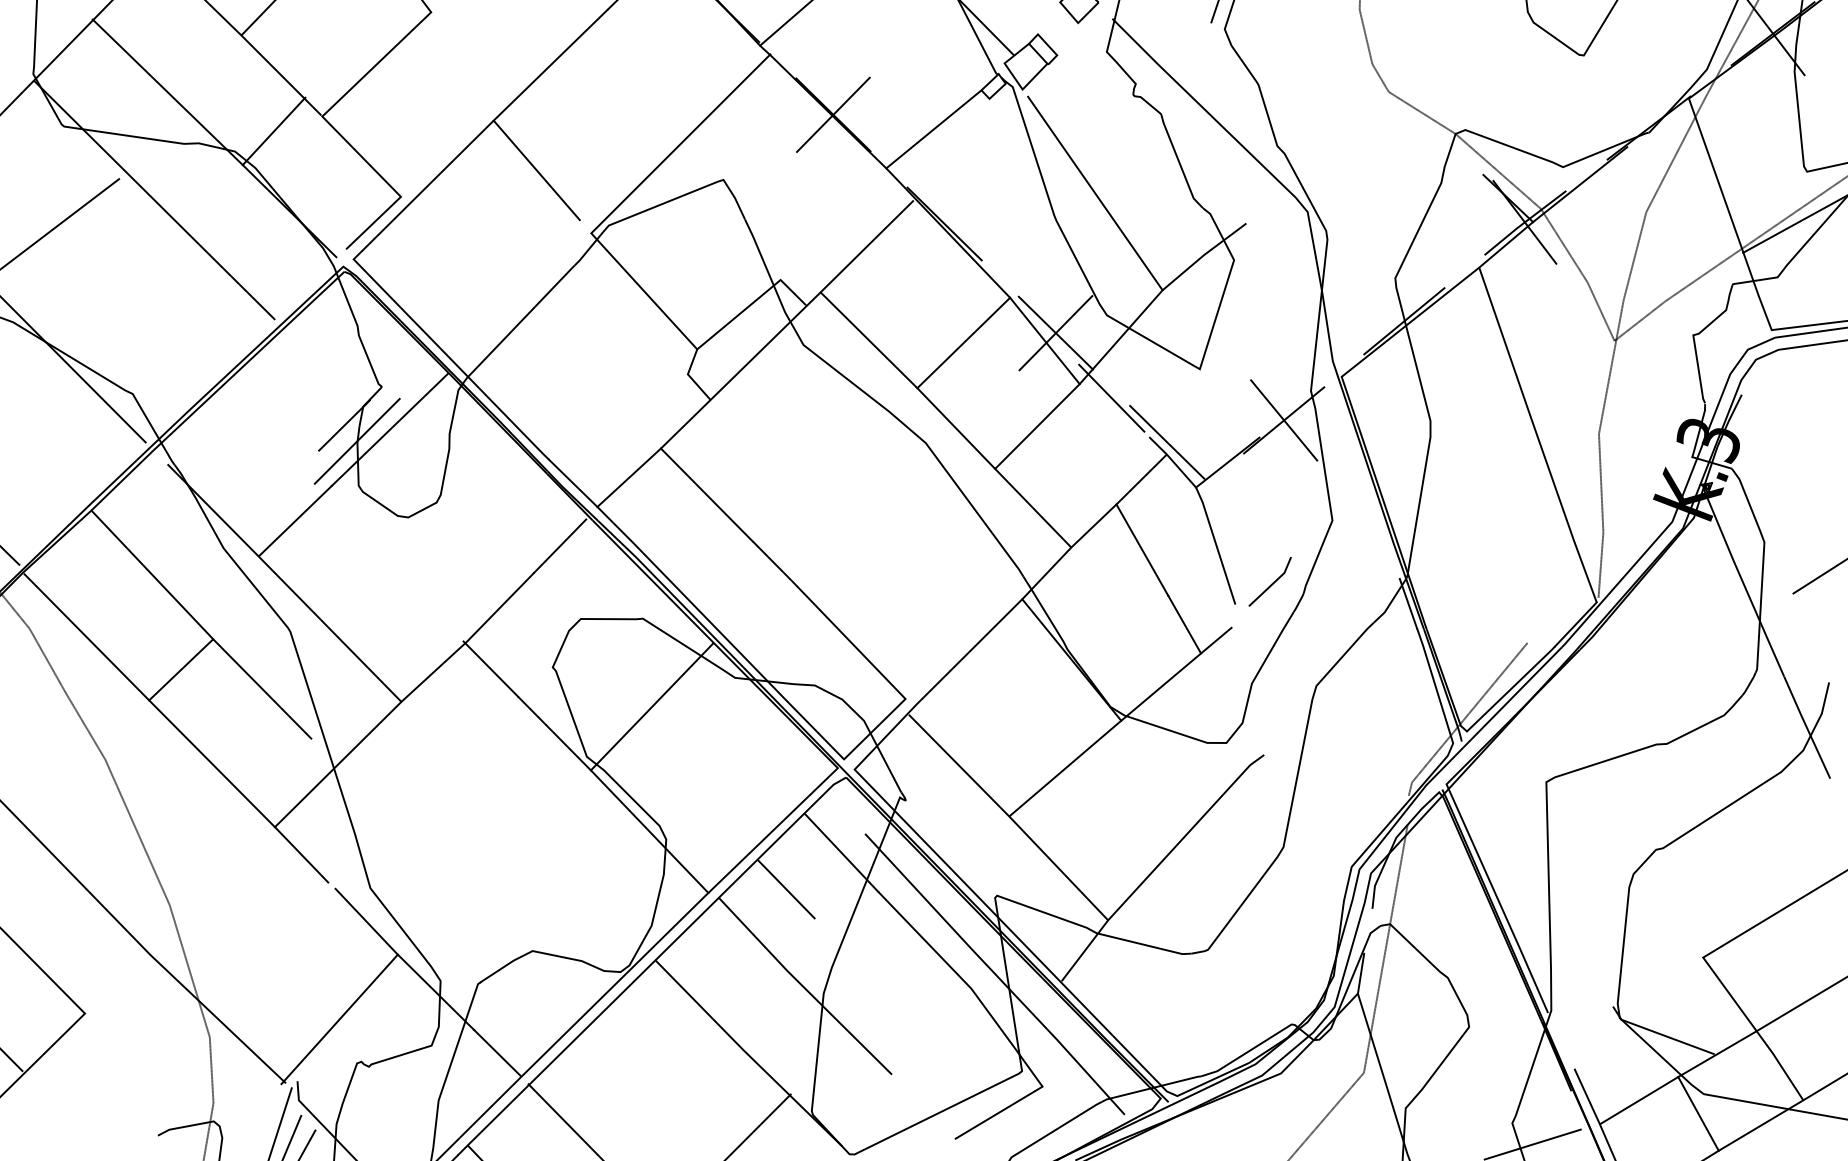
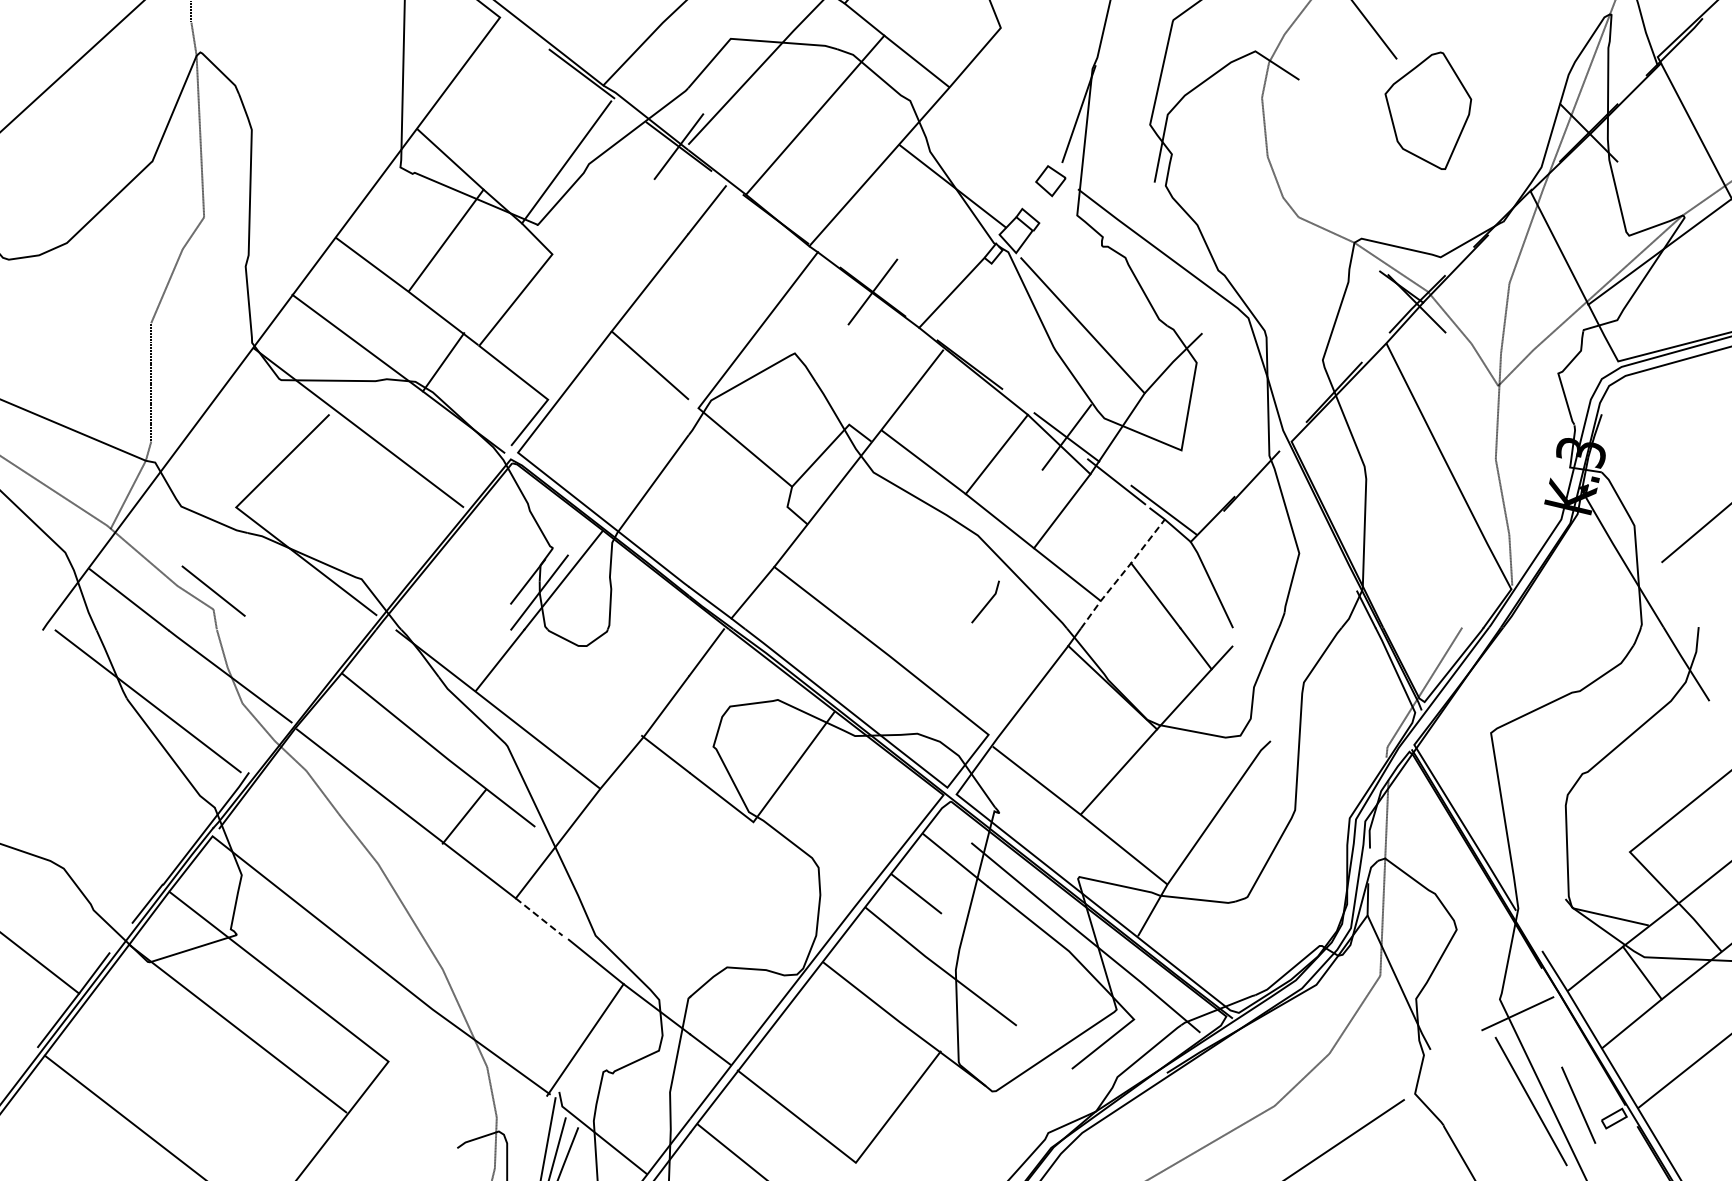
line: (1283, 419) -> (1251, 480), removed
line: (1104, 516) -> (1123, 573), solid -> dashed
line: (1272, 582) -> (987, 602), moved
line: (180, 669) -> (463, 816), moved
line: (648, 831) -> (804, 863), removed
line: (301, 855) -> (539, 917), solid -> dashed

